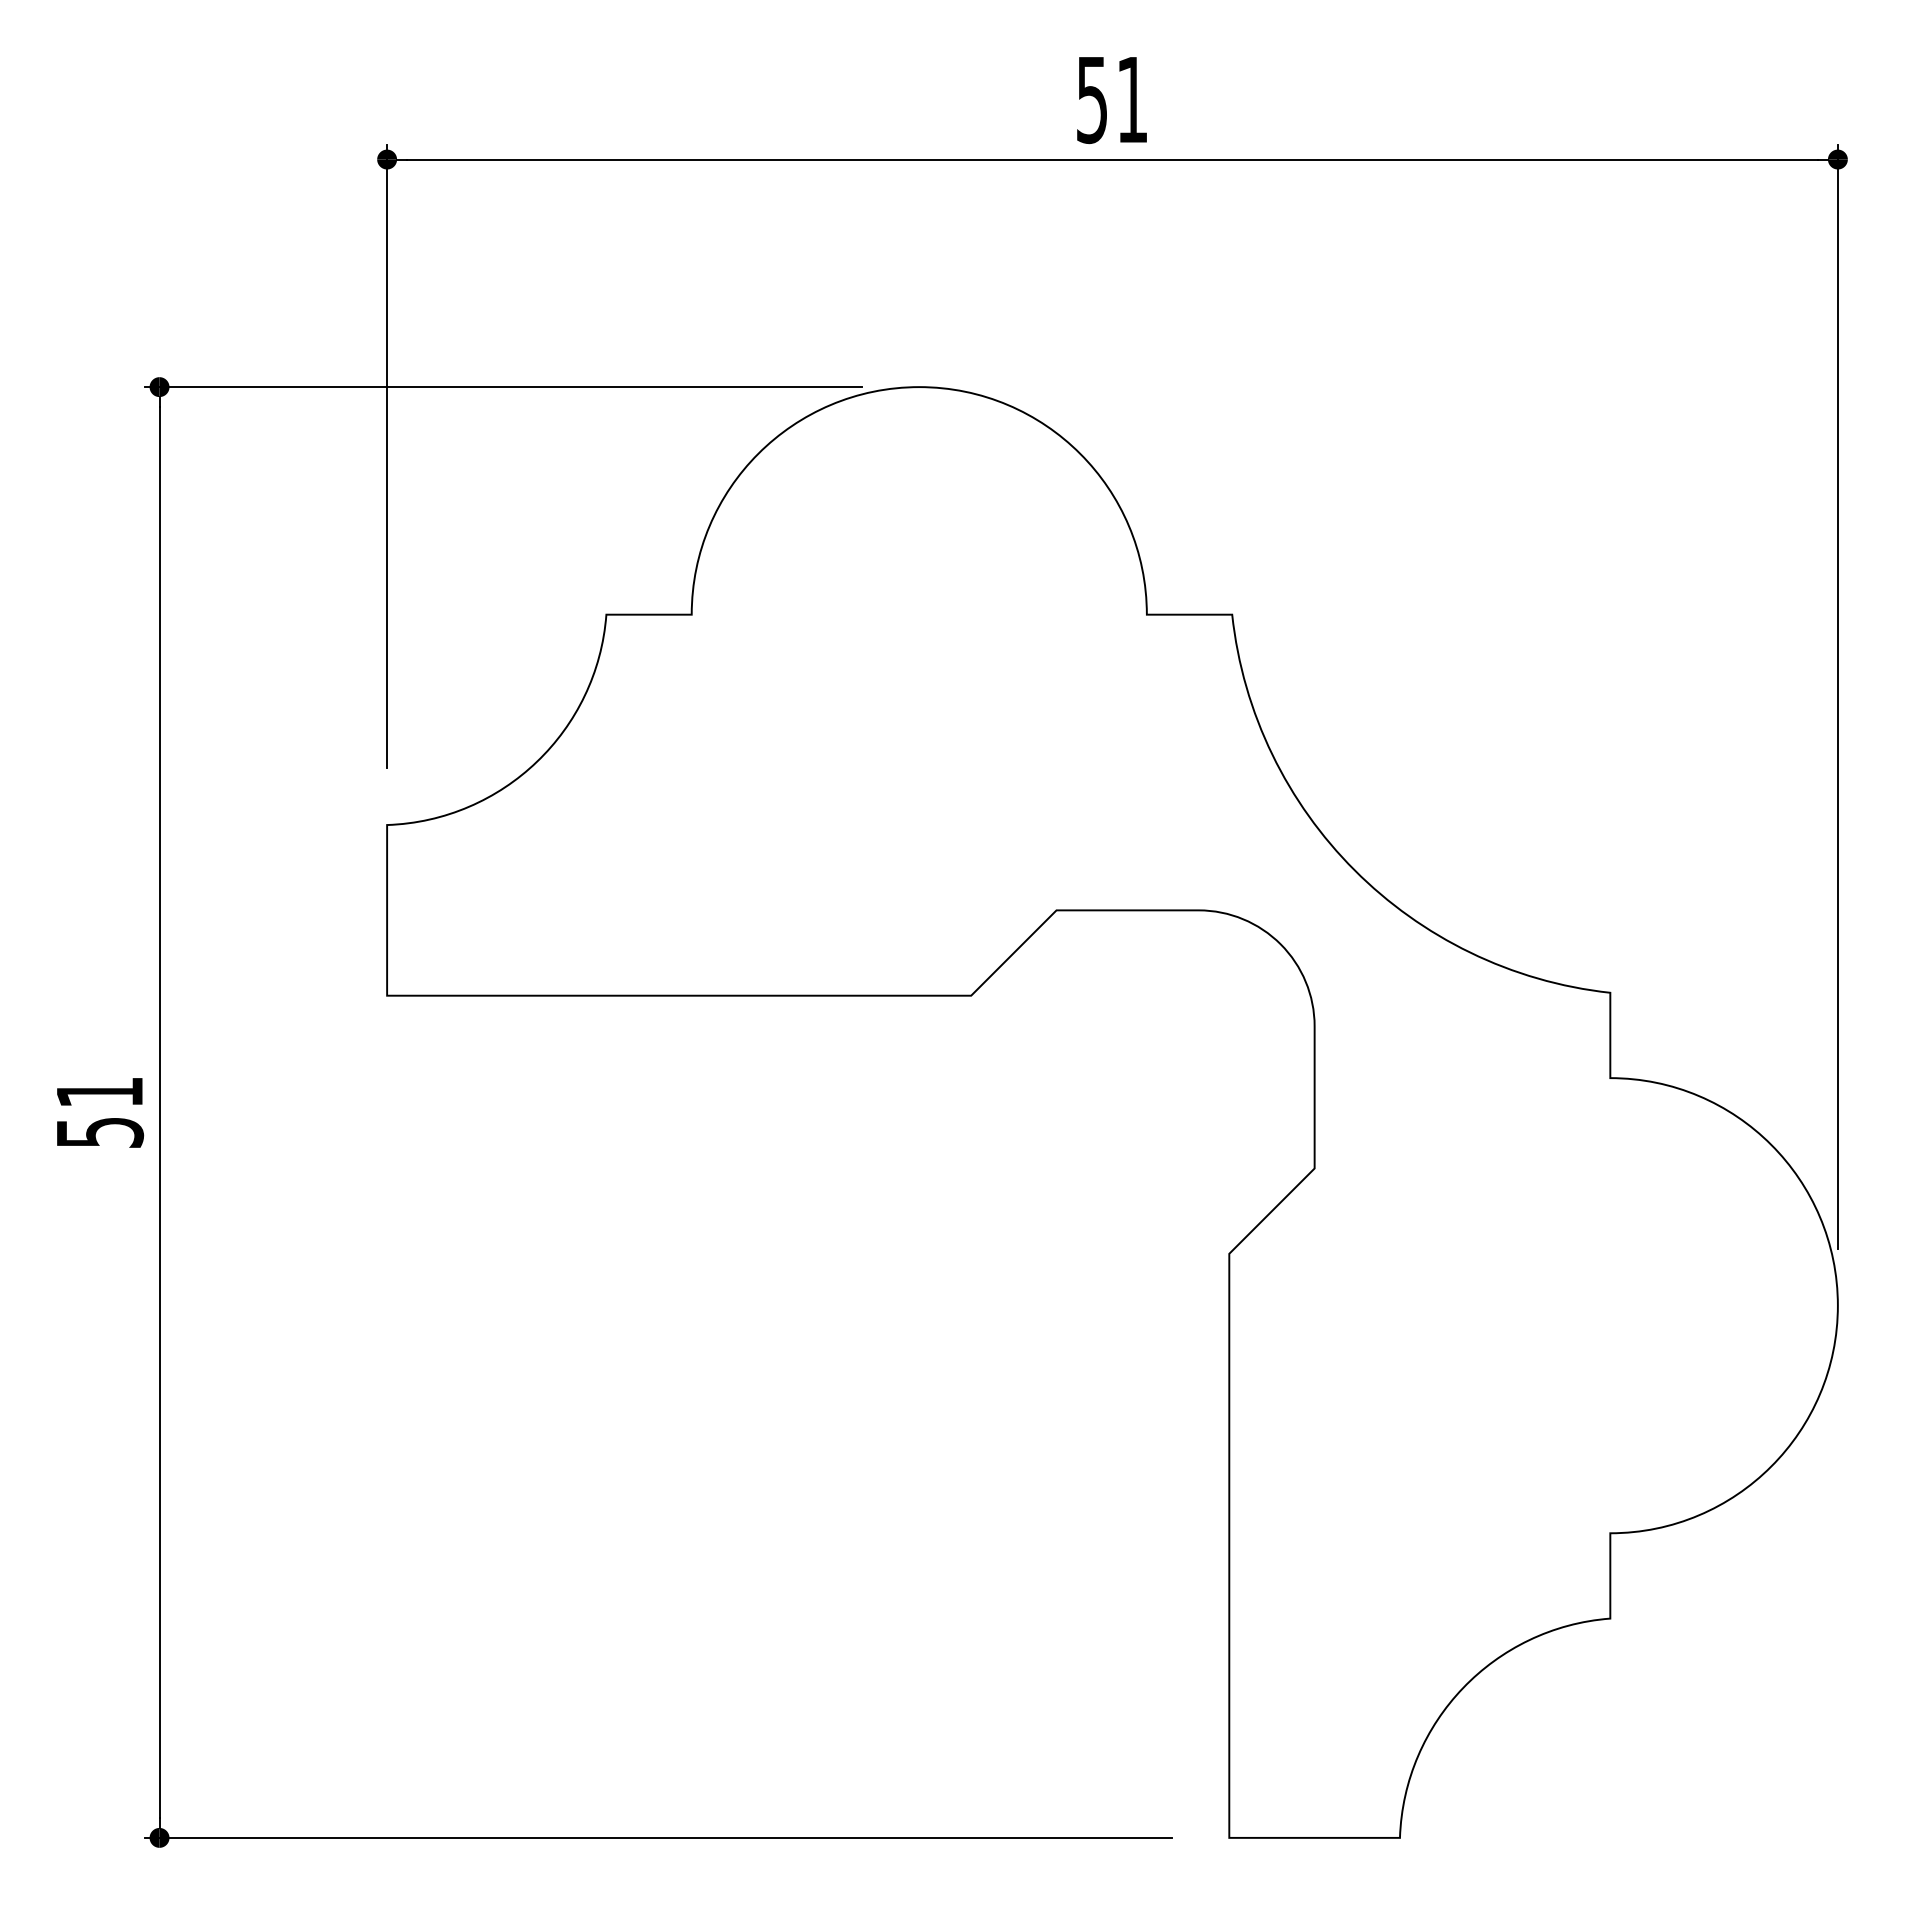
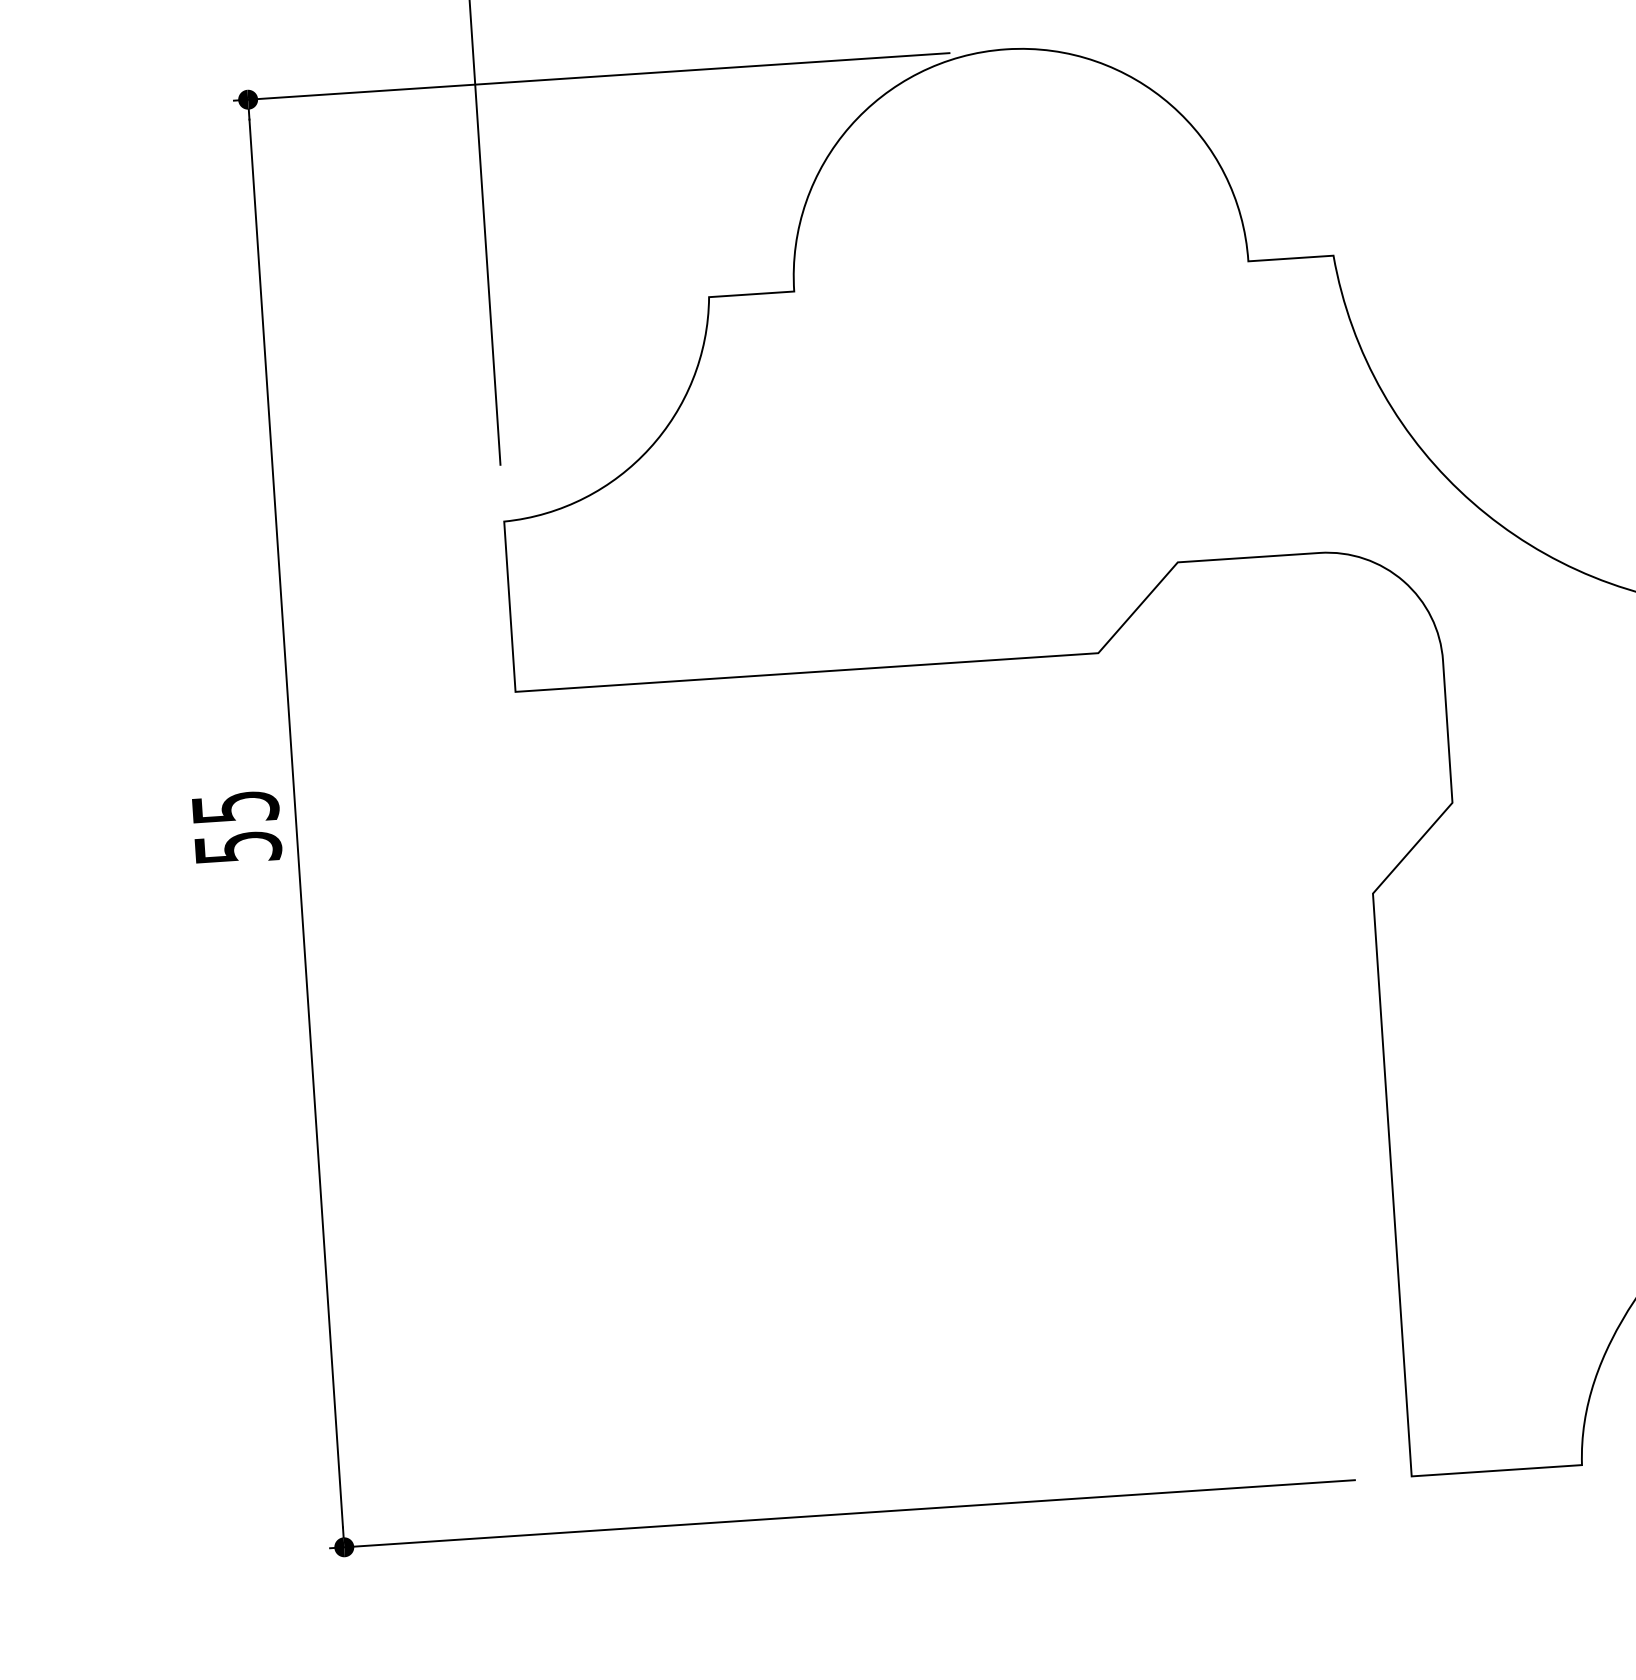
text: (100, 1092) -> (235, 807), 51 -> 55

